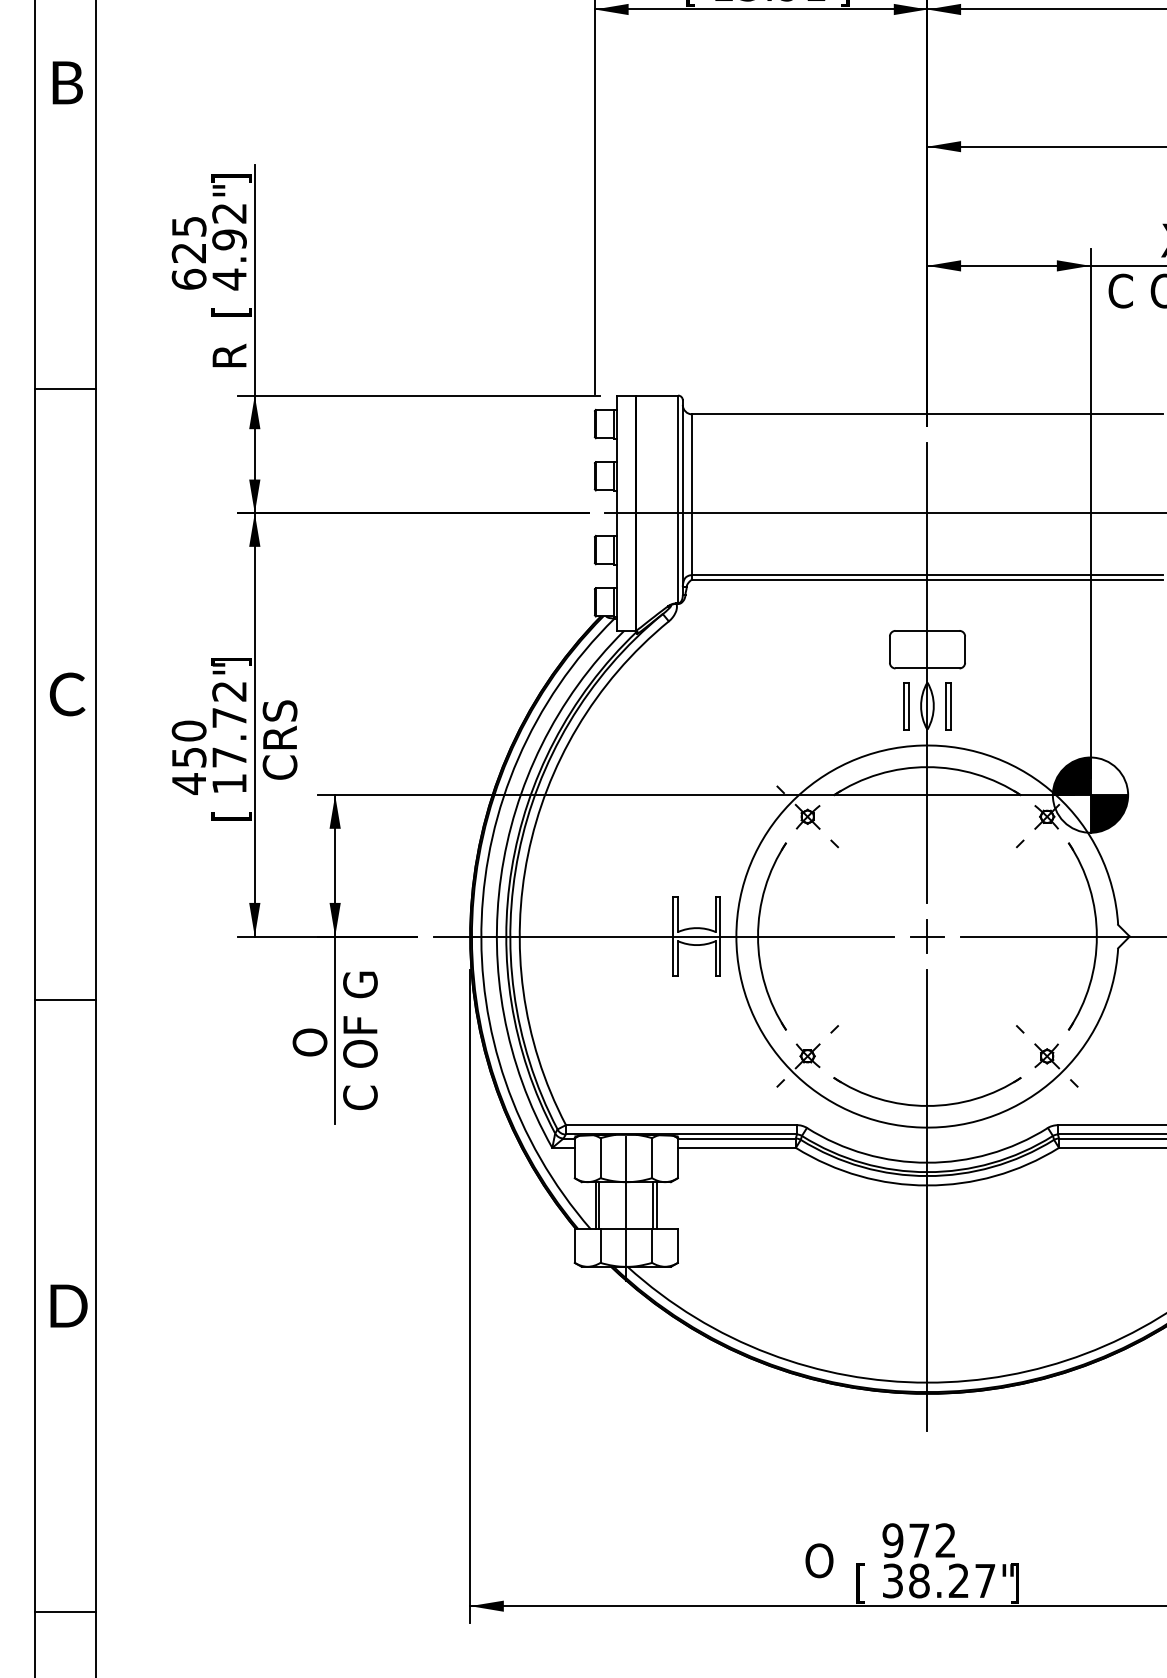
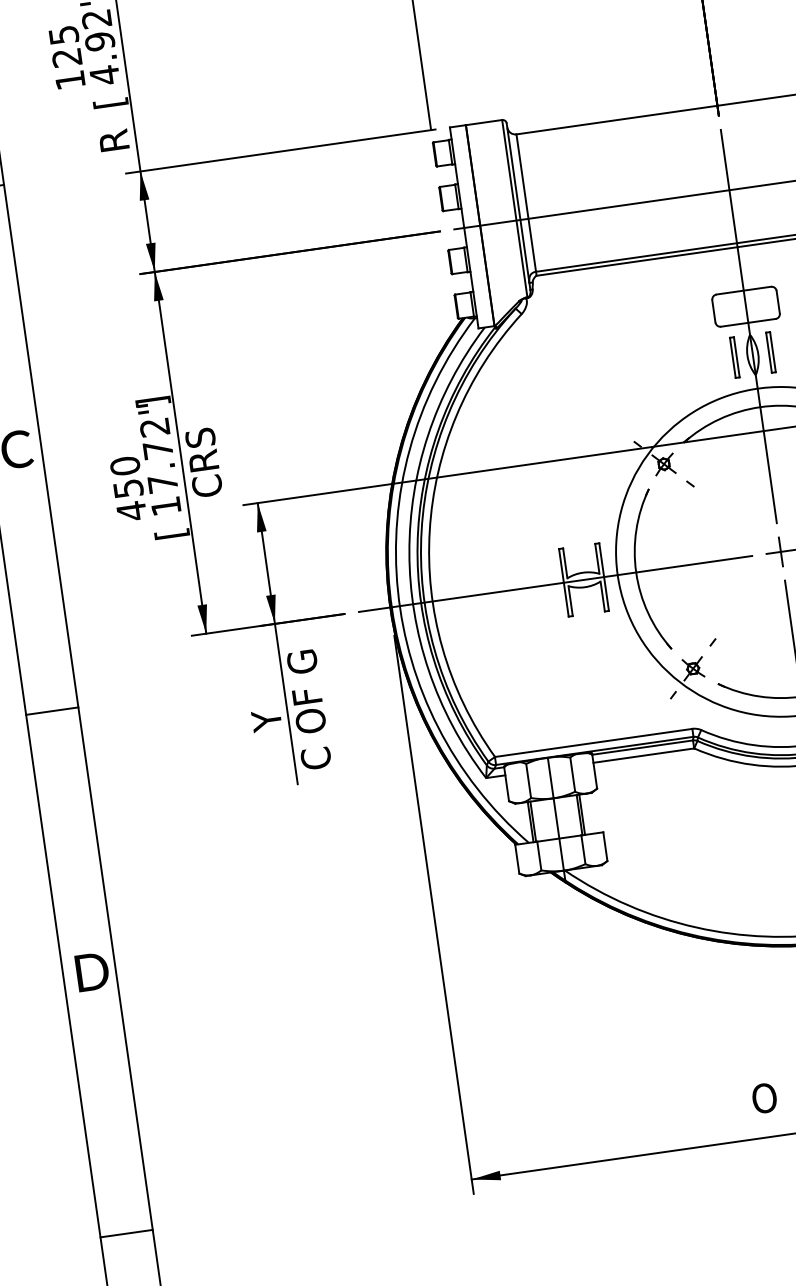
text: (188, 278) -> (69, 79), 625 -> 125
text: (309, 1043) -> (266, 718), O -> Y

